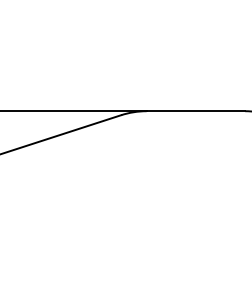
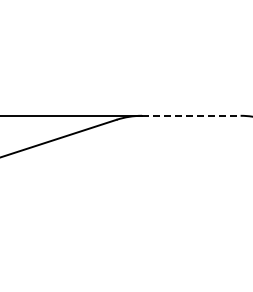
line: (196, 110) -> (191, 115), solid -> dashed

